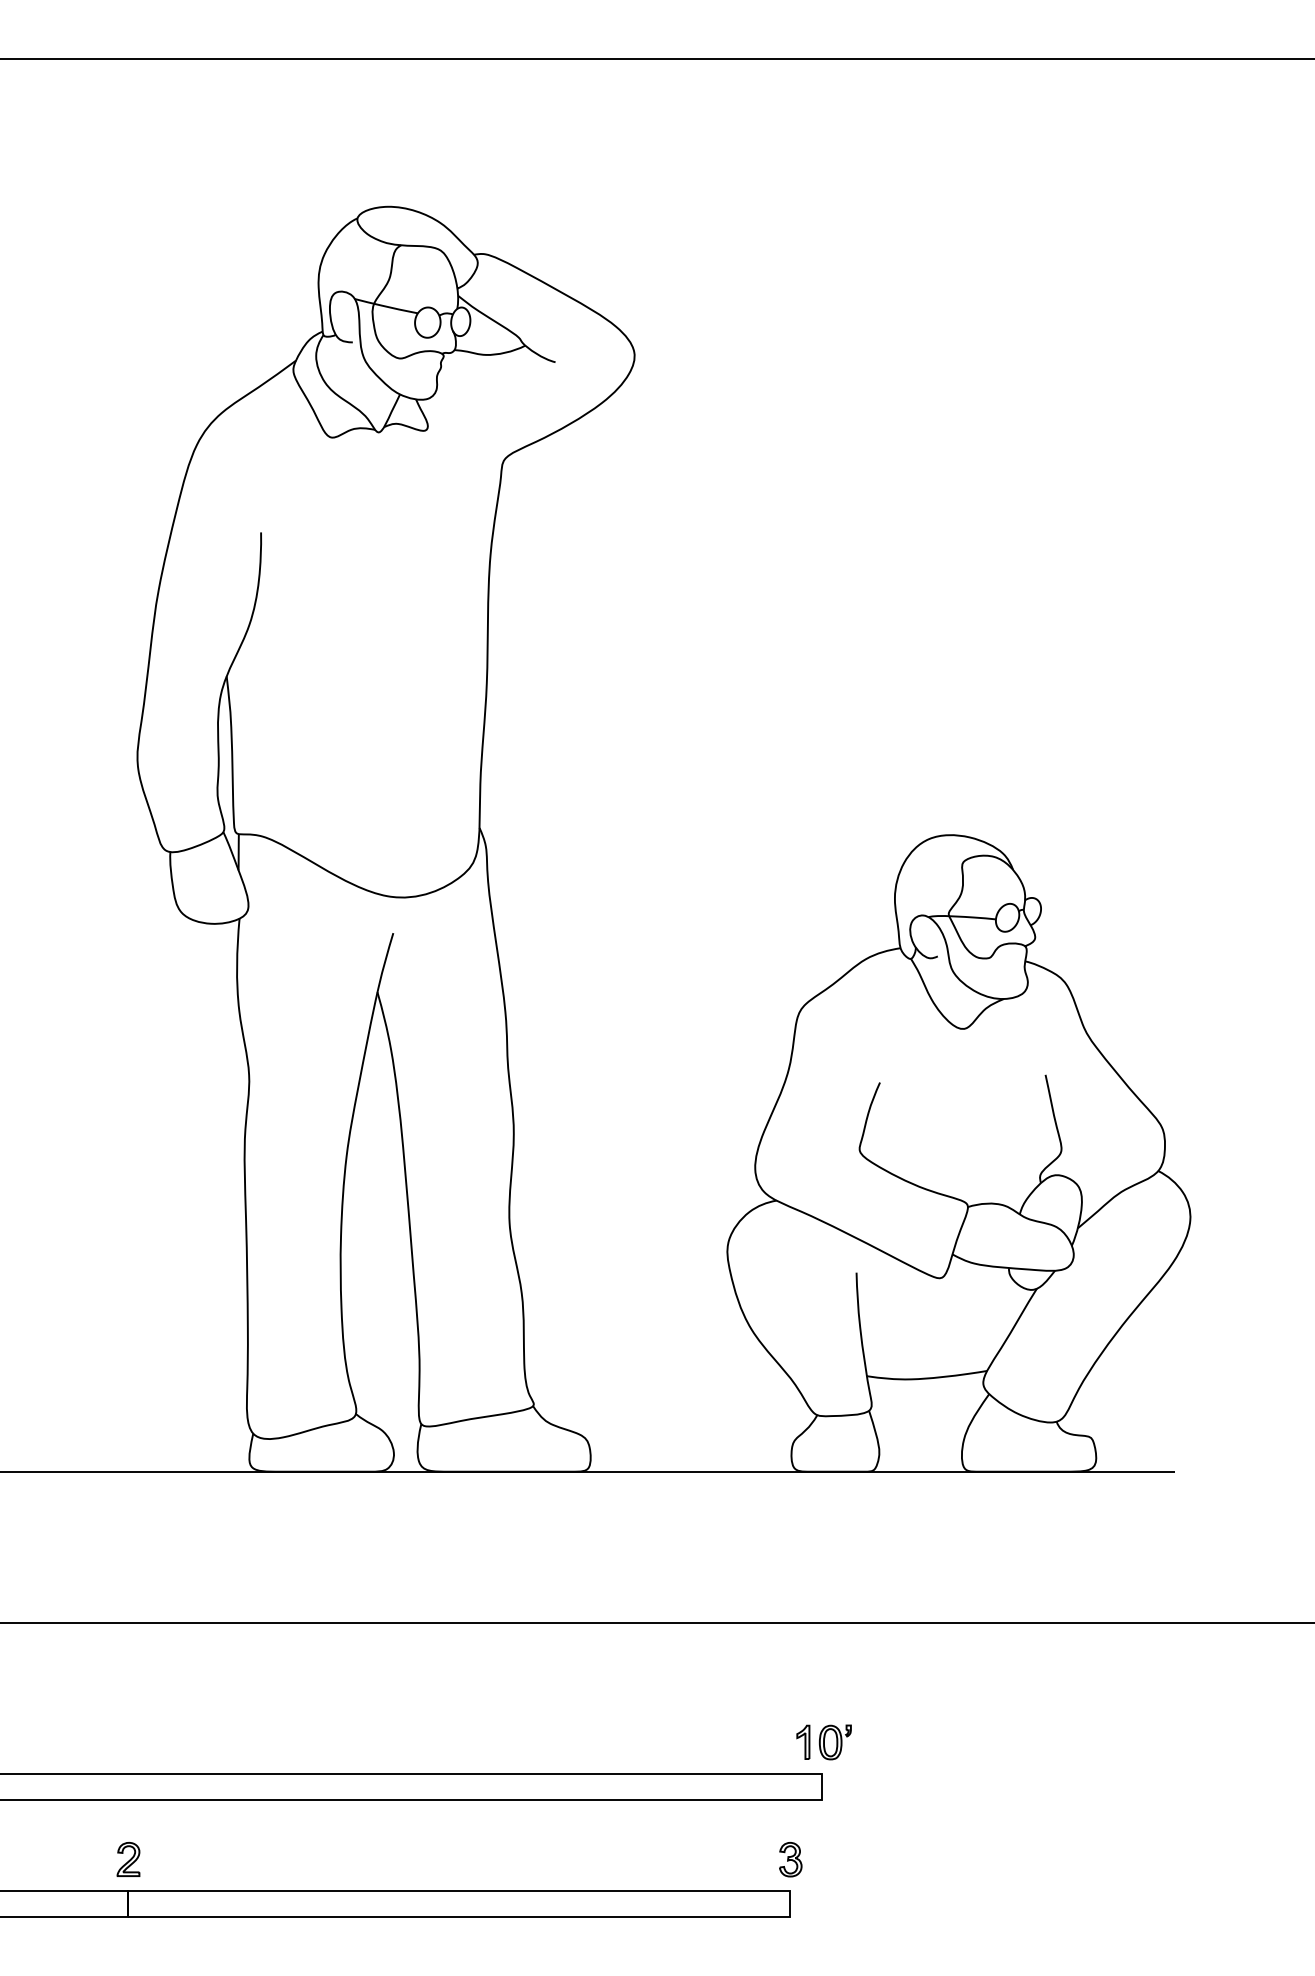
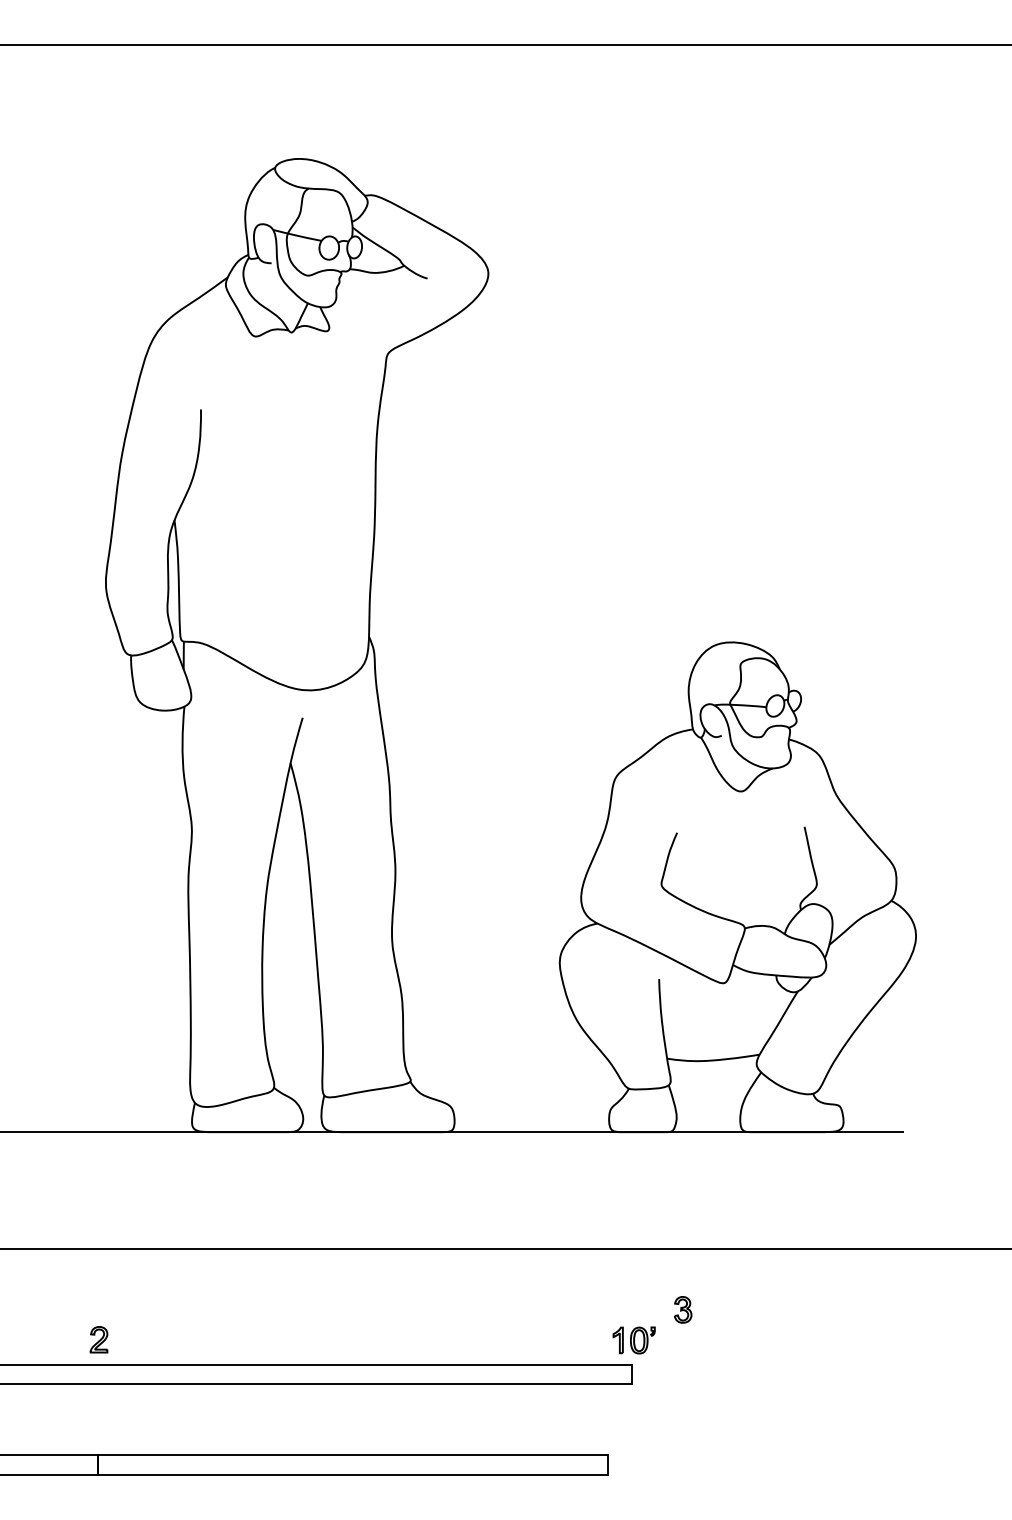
part: (128, 1859) -> (98, 1339), moved
part: (790, 1859) -> (682, 1309), moved

